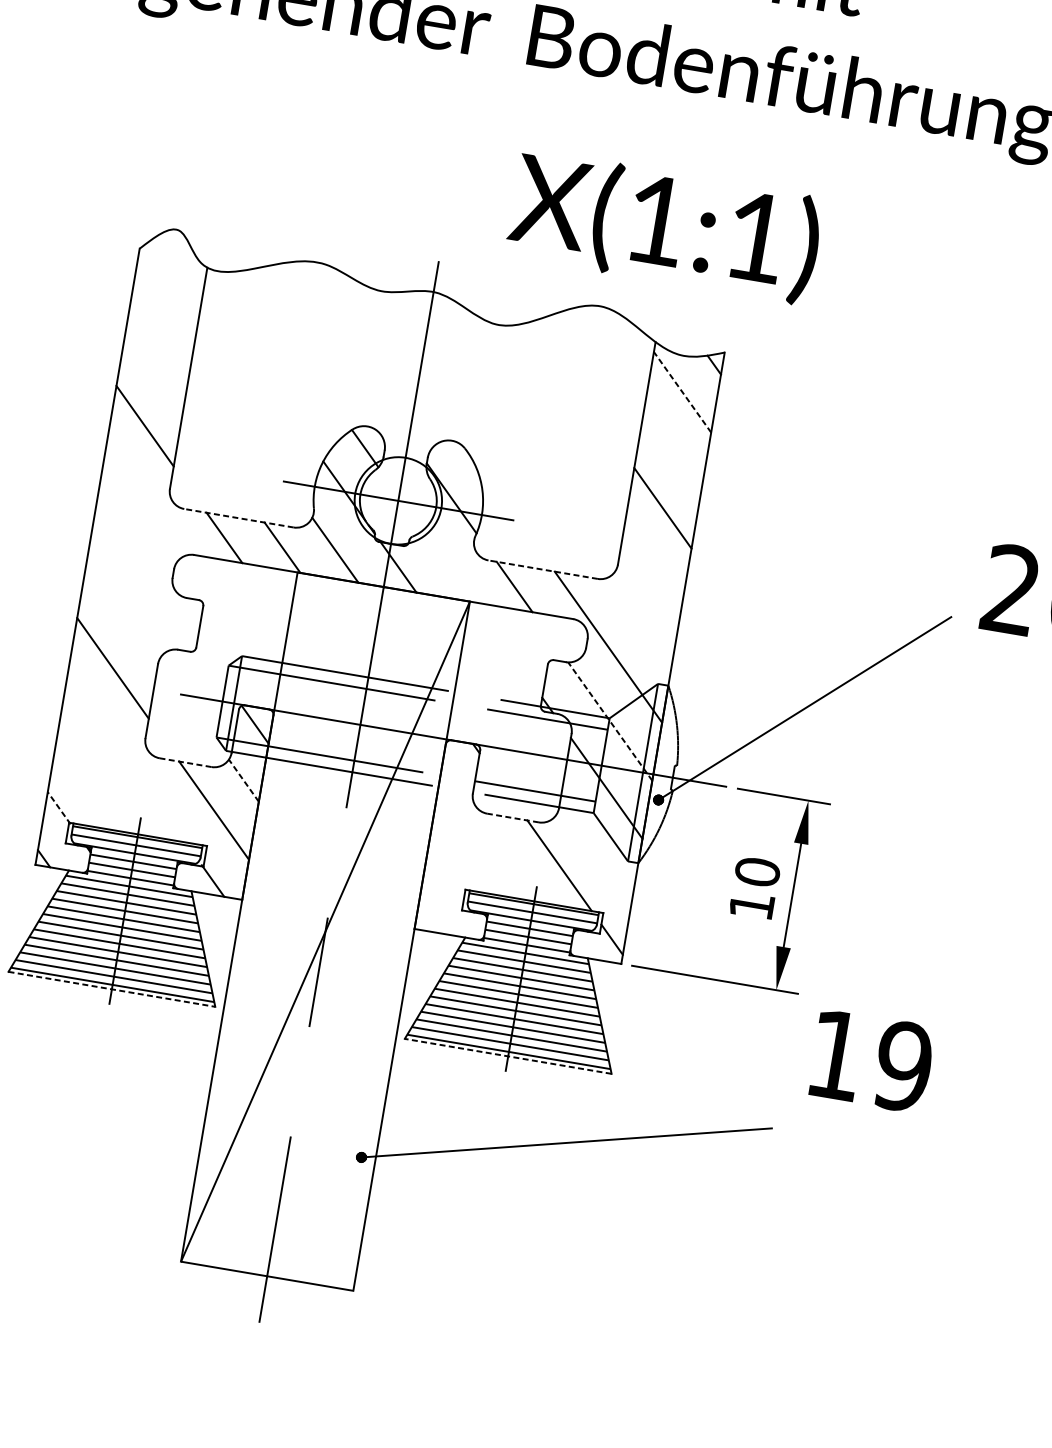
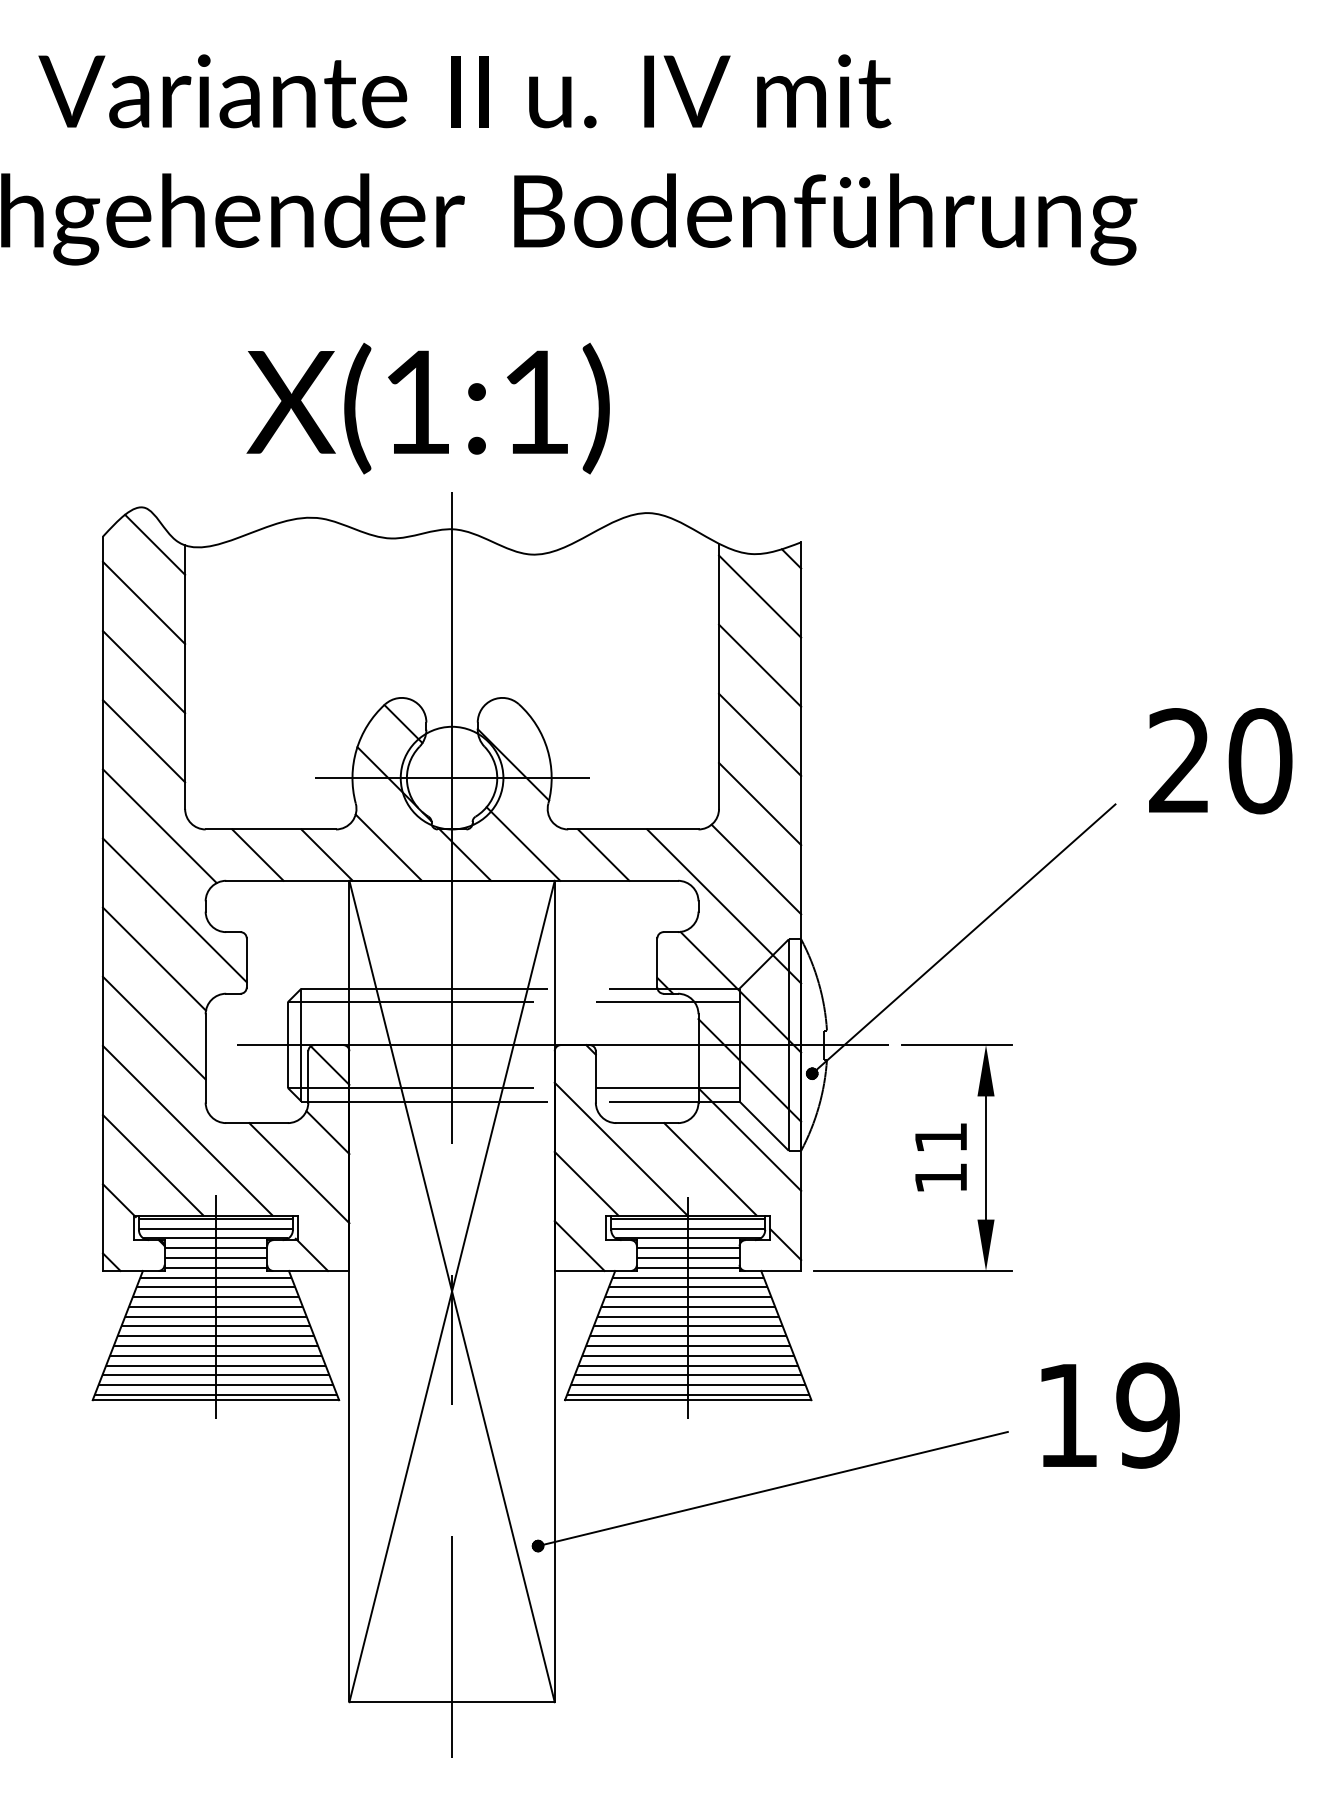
text: (664, 226) -> (427, 408), moved
line: (182, 262) -> (155, 544), added
line: (164, 309) -> (143, 602), added
line: (154, 368) -> (143, 672), added
line: (682, 392) -> (759, 596), dashed -> solid
line: (673, 450) -> (760, 665), added
line: (145, 499) -> (159, 826), added
line: (238, 518) -> (270, 829), dashed -> solid
line: (448, 565) -> (523, 843), added
line: (653, 565) -> (760, 803), added
line: (542, 569) -> (632, 829), dashed -> solid
line: (146, 572) -> (174, 910), added
line: (123, 610) -> (154, 958), added
line: (640, 620) -> (756, 869), added
line: (610, 720) -> (740, 991), dashed -> solid
line: (126, 759) -> (187, 1130), added
line: (186, 763) -> (257, 1123), dashed -> solid
line: (243, 780) -> (327, 1132), dashed -> solid
line: (91, 783) -> (152, 1165), added
line: (59, 808) -> (119, 1200), dashed -> solid
line: (513, 818) -> (647, 1123), dashed -> solid
line: (487, 835) -> (620, 1148), added
line: (596, 846) -> (749, 1139), added
line: (453, 860) -> (586, 1183), added
text: (757, 871) -> (940, 1137), 10 -> 11
line: (438, 911) -> (579, 1245), added
line: (324, 931) -> (451, 1291), added
line: (112, 989) -> (216, 1400), dashed -> solid
line: (507, 1056) -> (687, 1400), dashed -> solid
text: (871, 1061) -> (1110, 1415), moved

